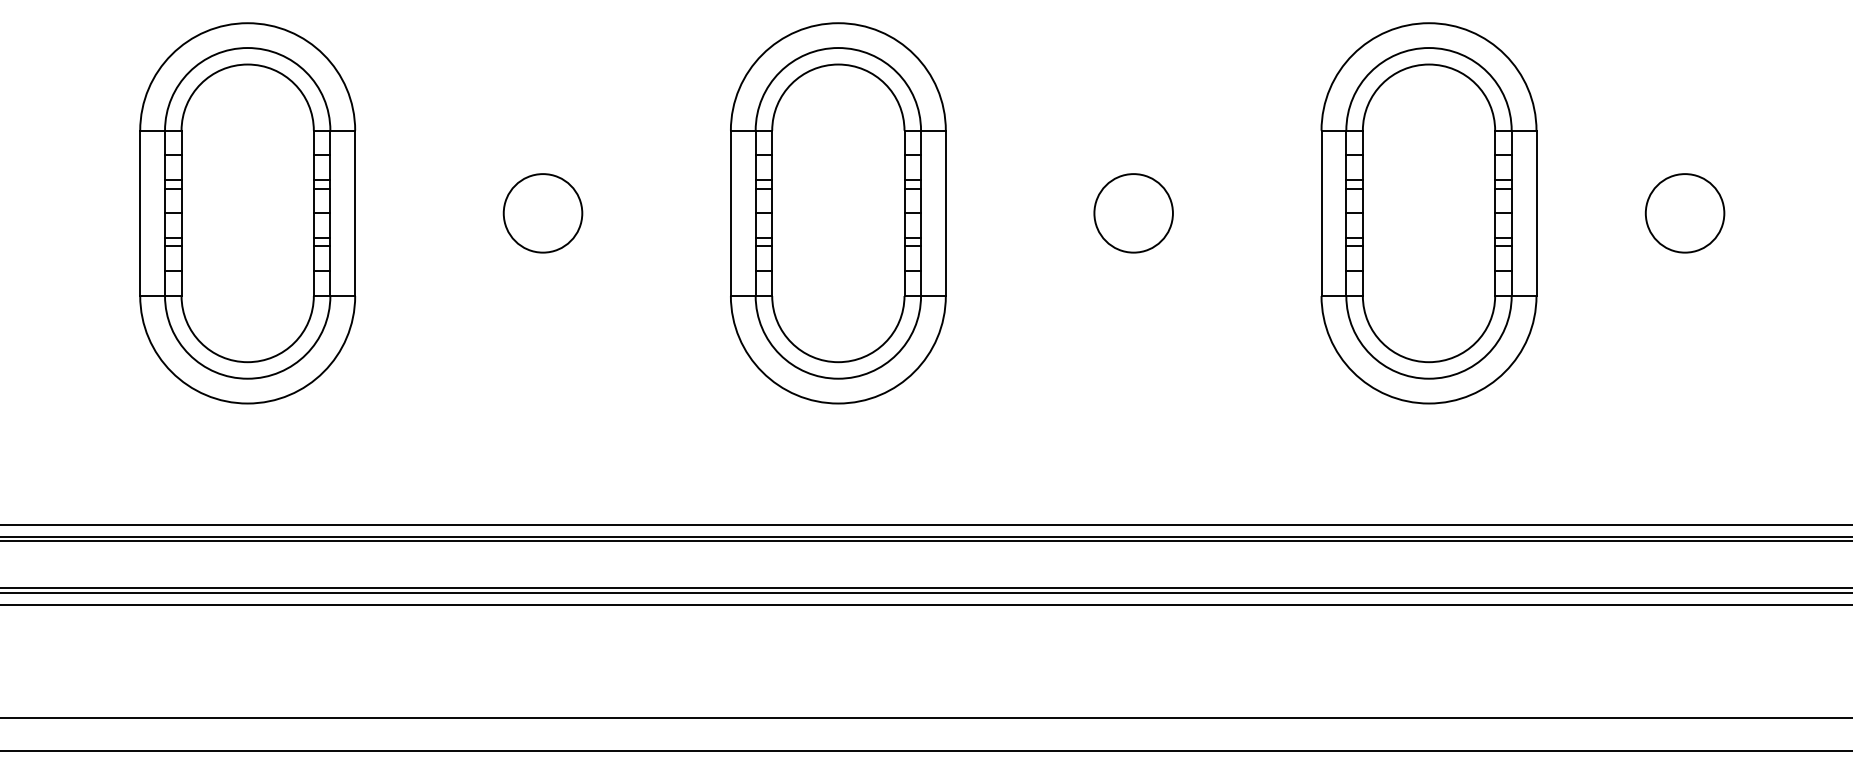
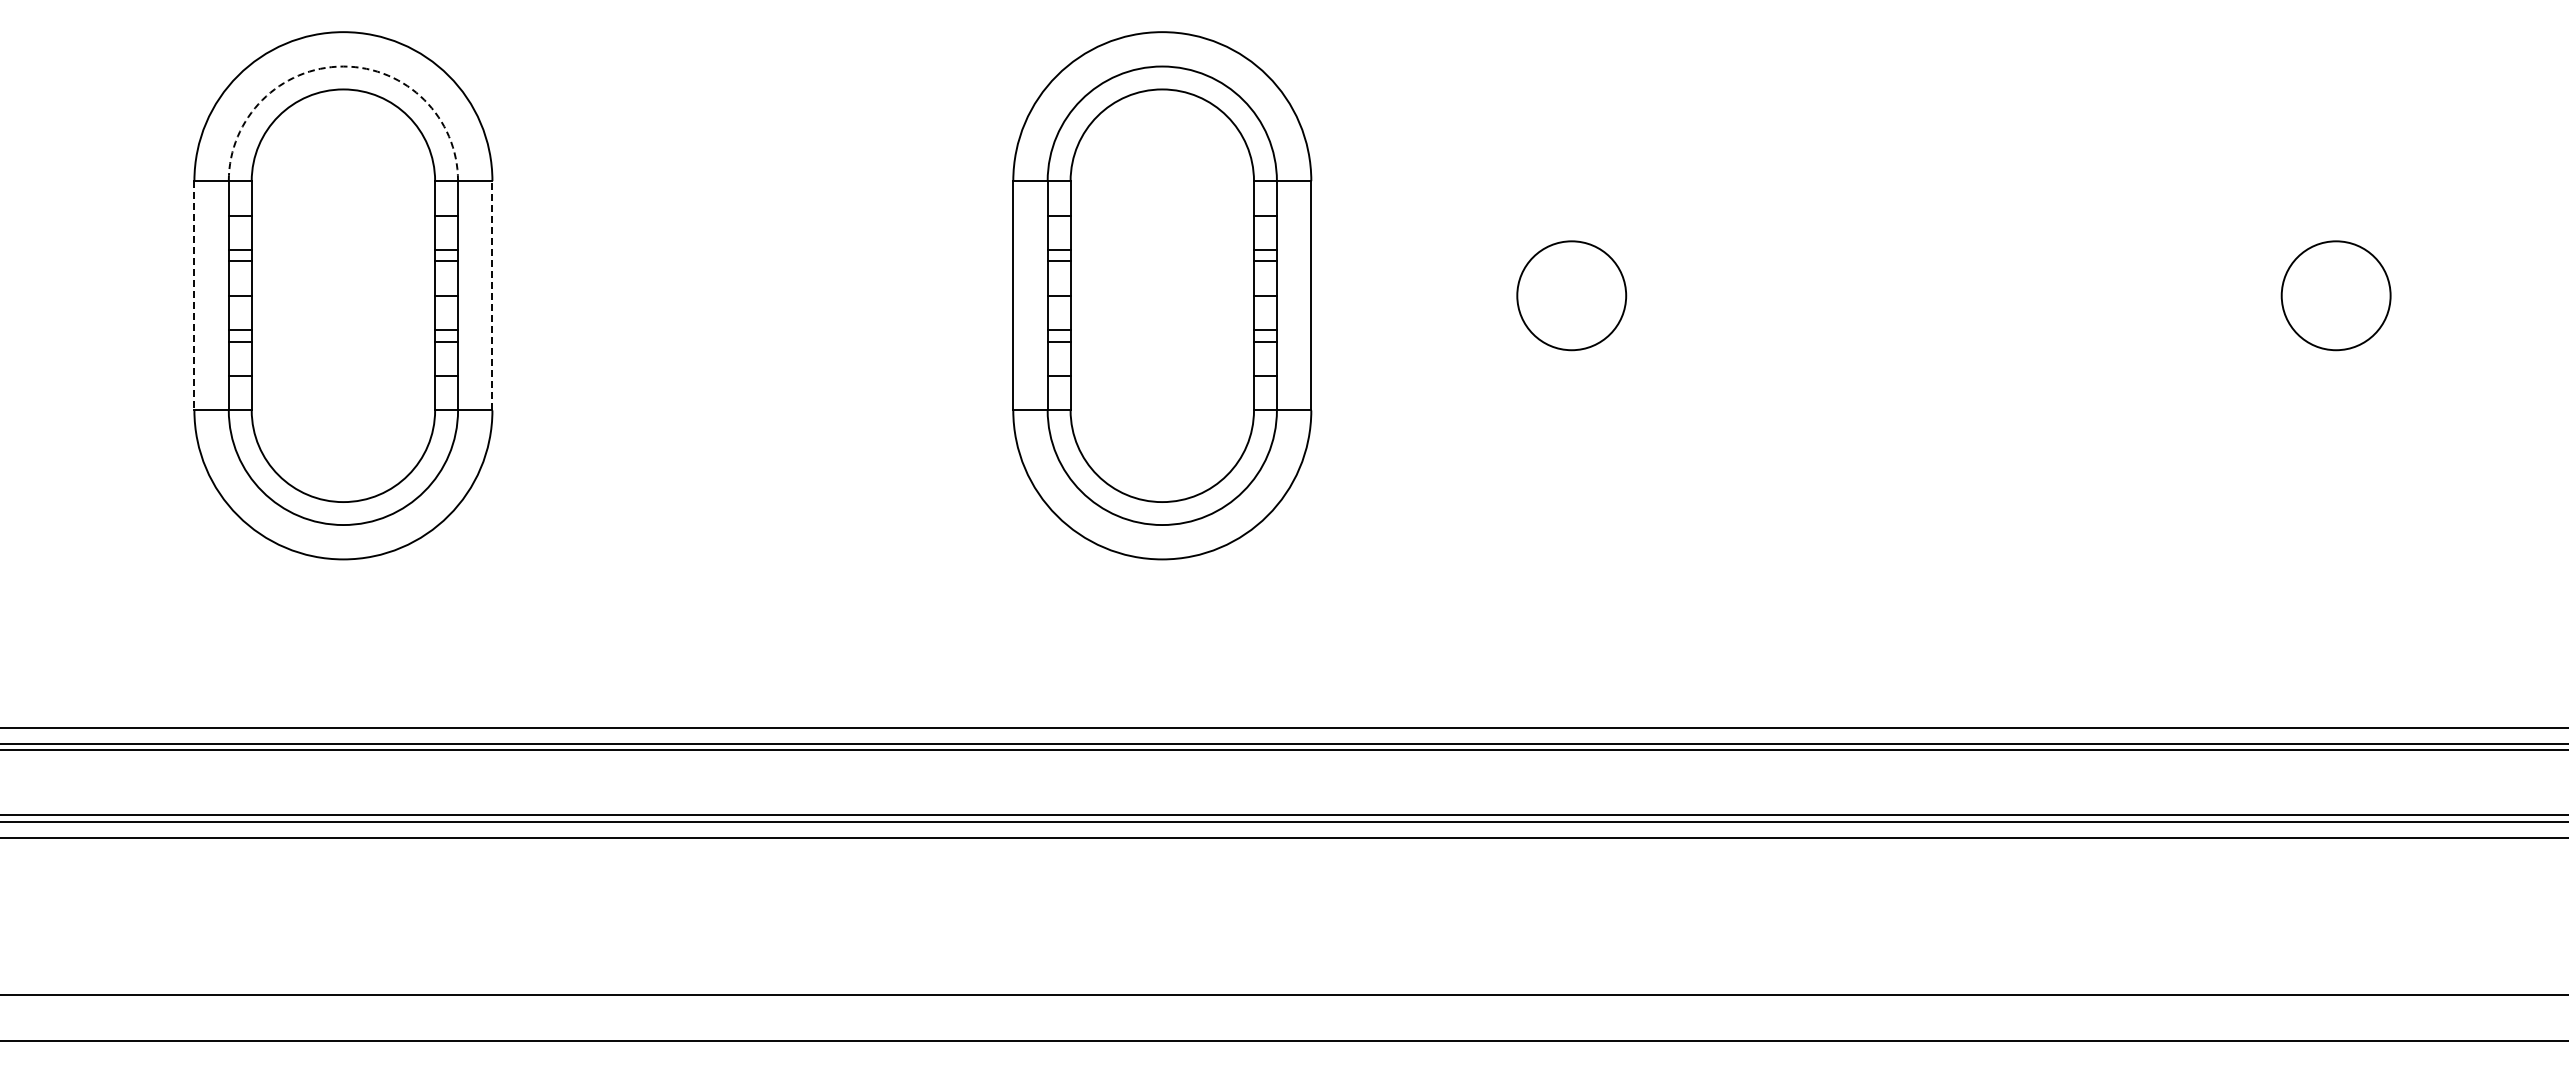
arc: (247, 47) -> (343, 66), solid -> dashed
line: (140, 213) -> (194, 295), solid -> dashed
line: (355, 213) -> (492, 295), solid -> dashed
circle: (542, 213) -> (752, 295), removed
part: (1429, 213) -> (1981, 295), removed

